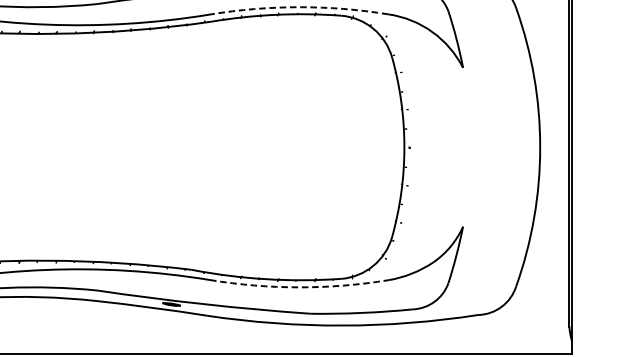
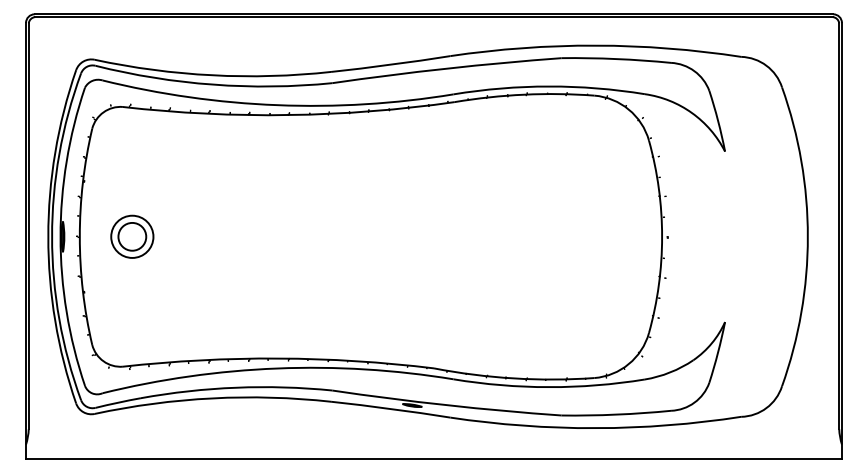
arc: (299, 7) -> (549, 86), dashed -> solid
arc: (299, 287) -> (549, 387), dashed -> solid

